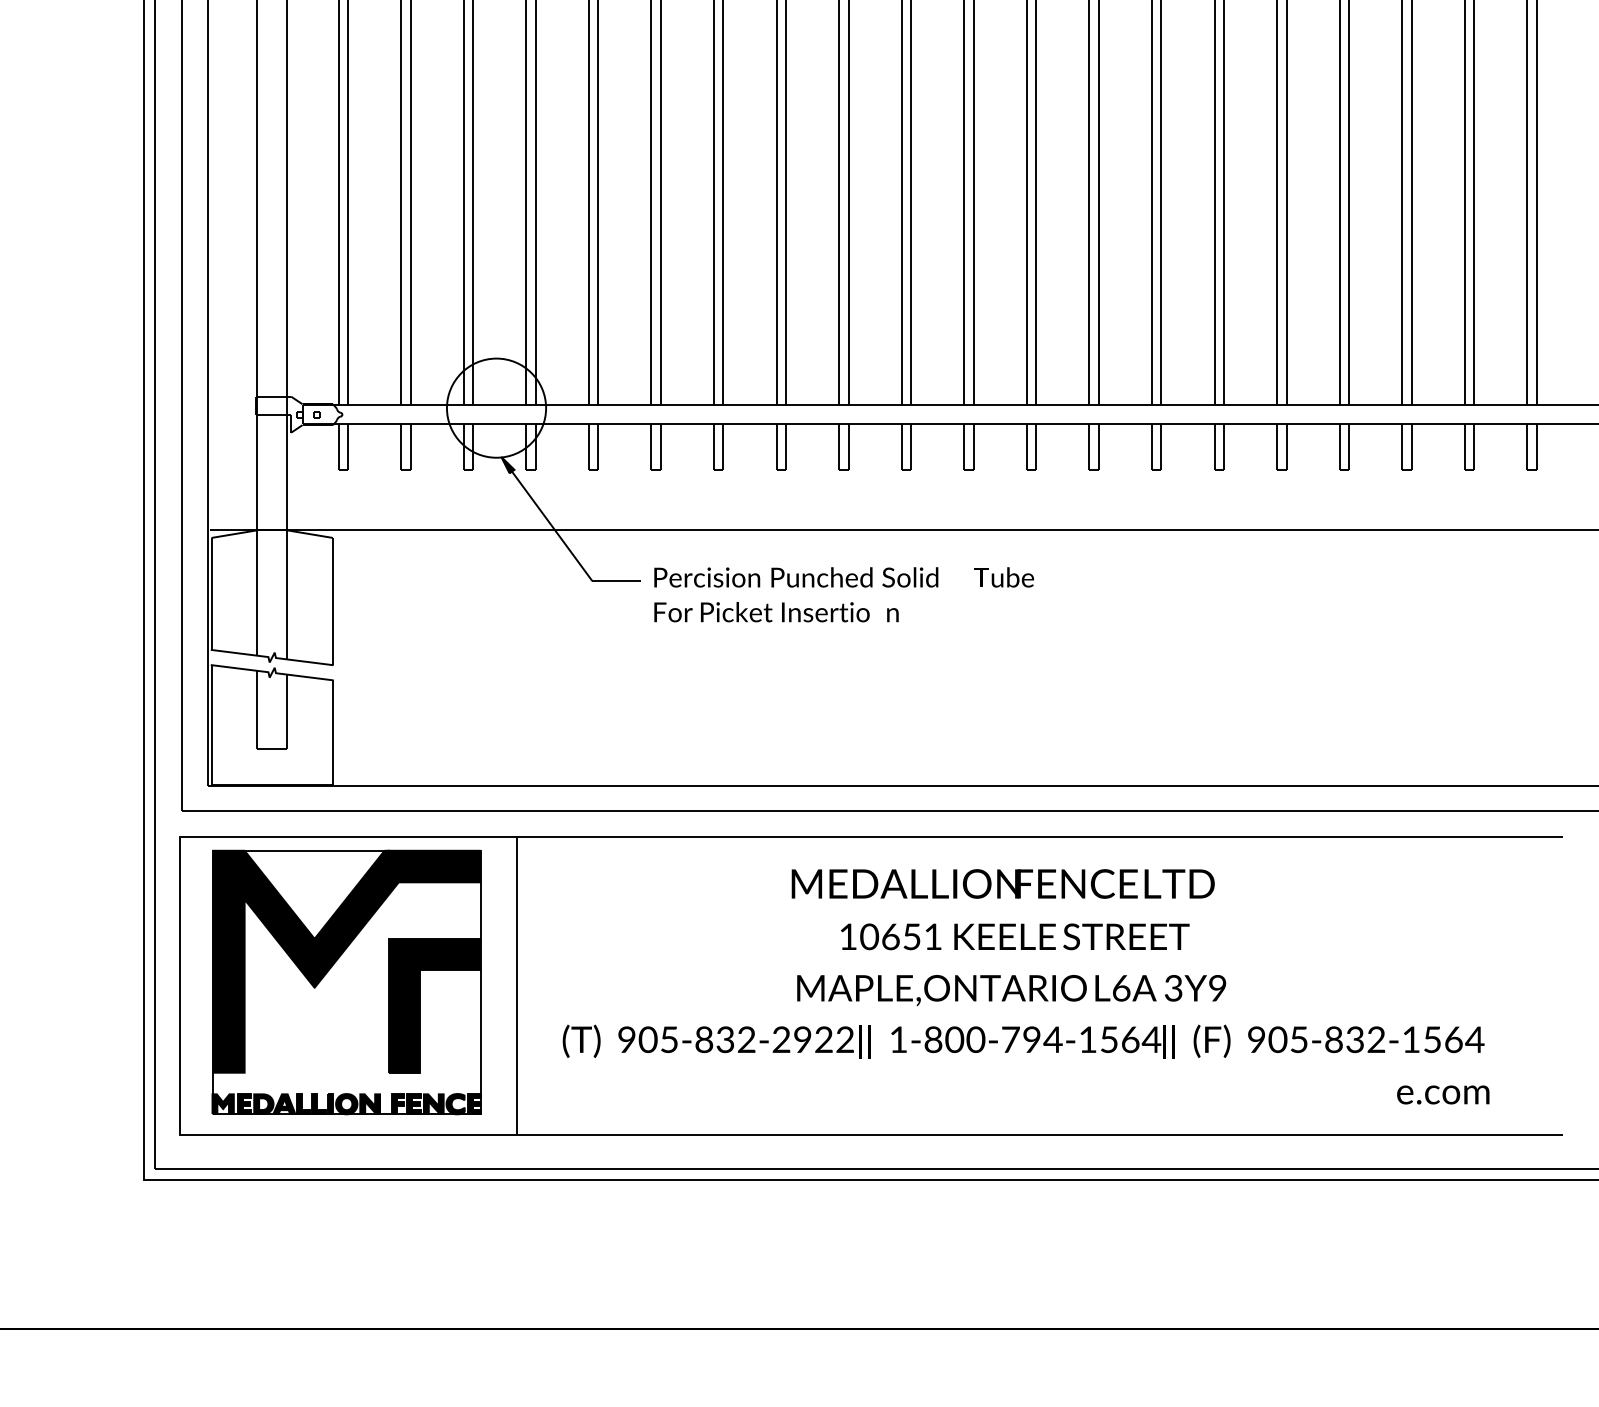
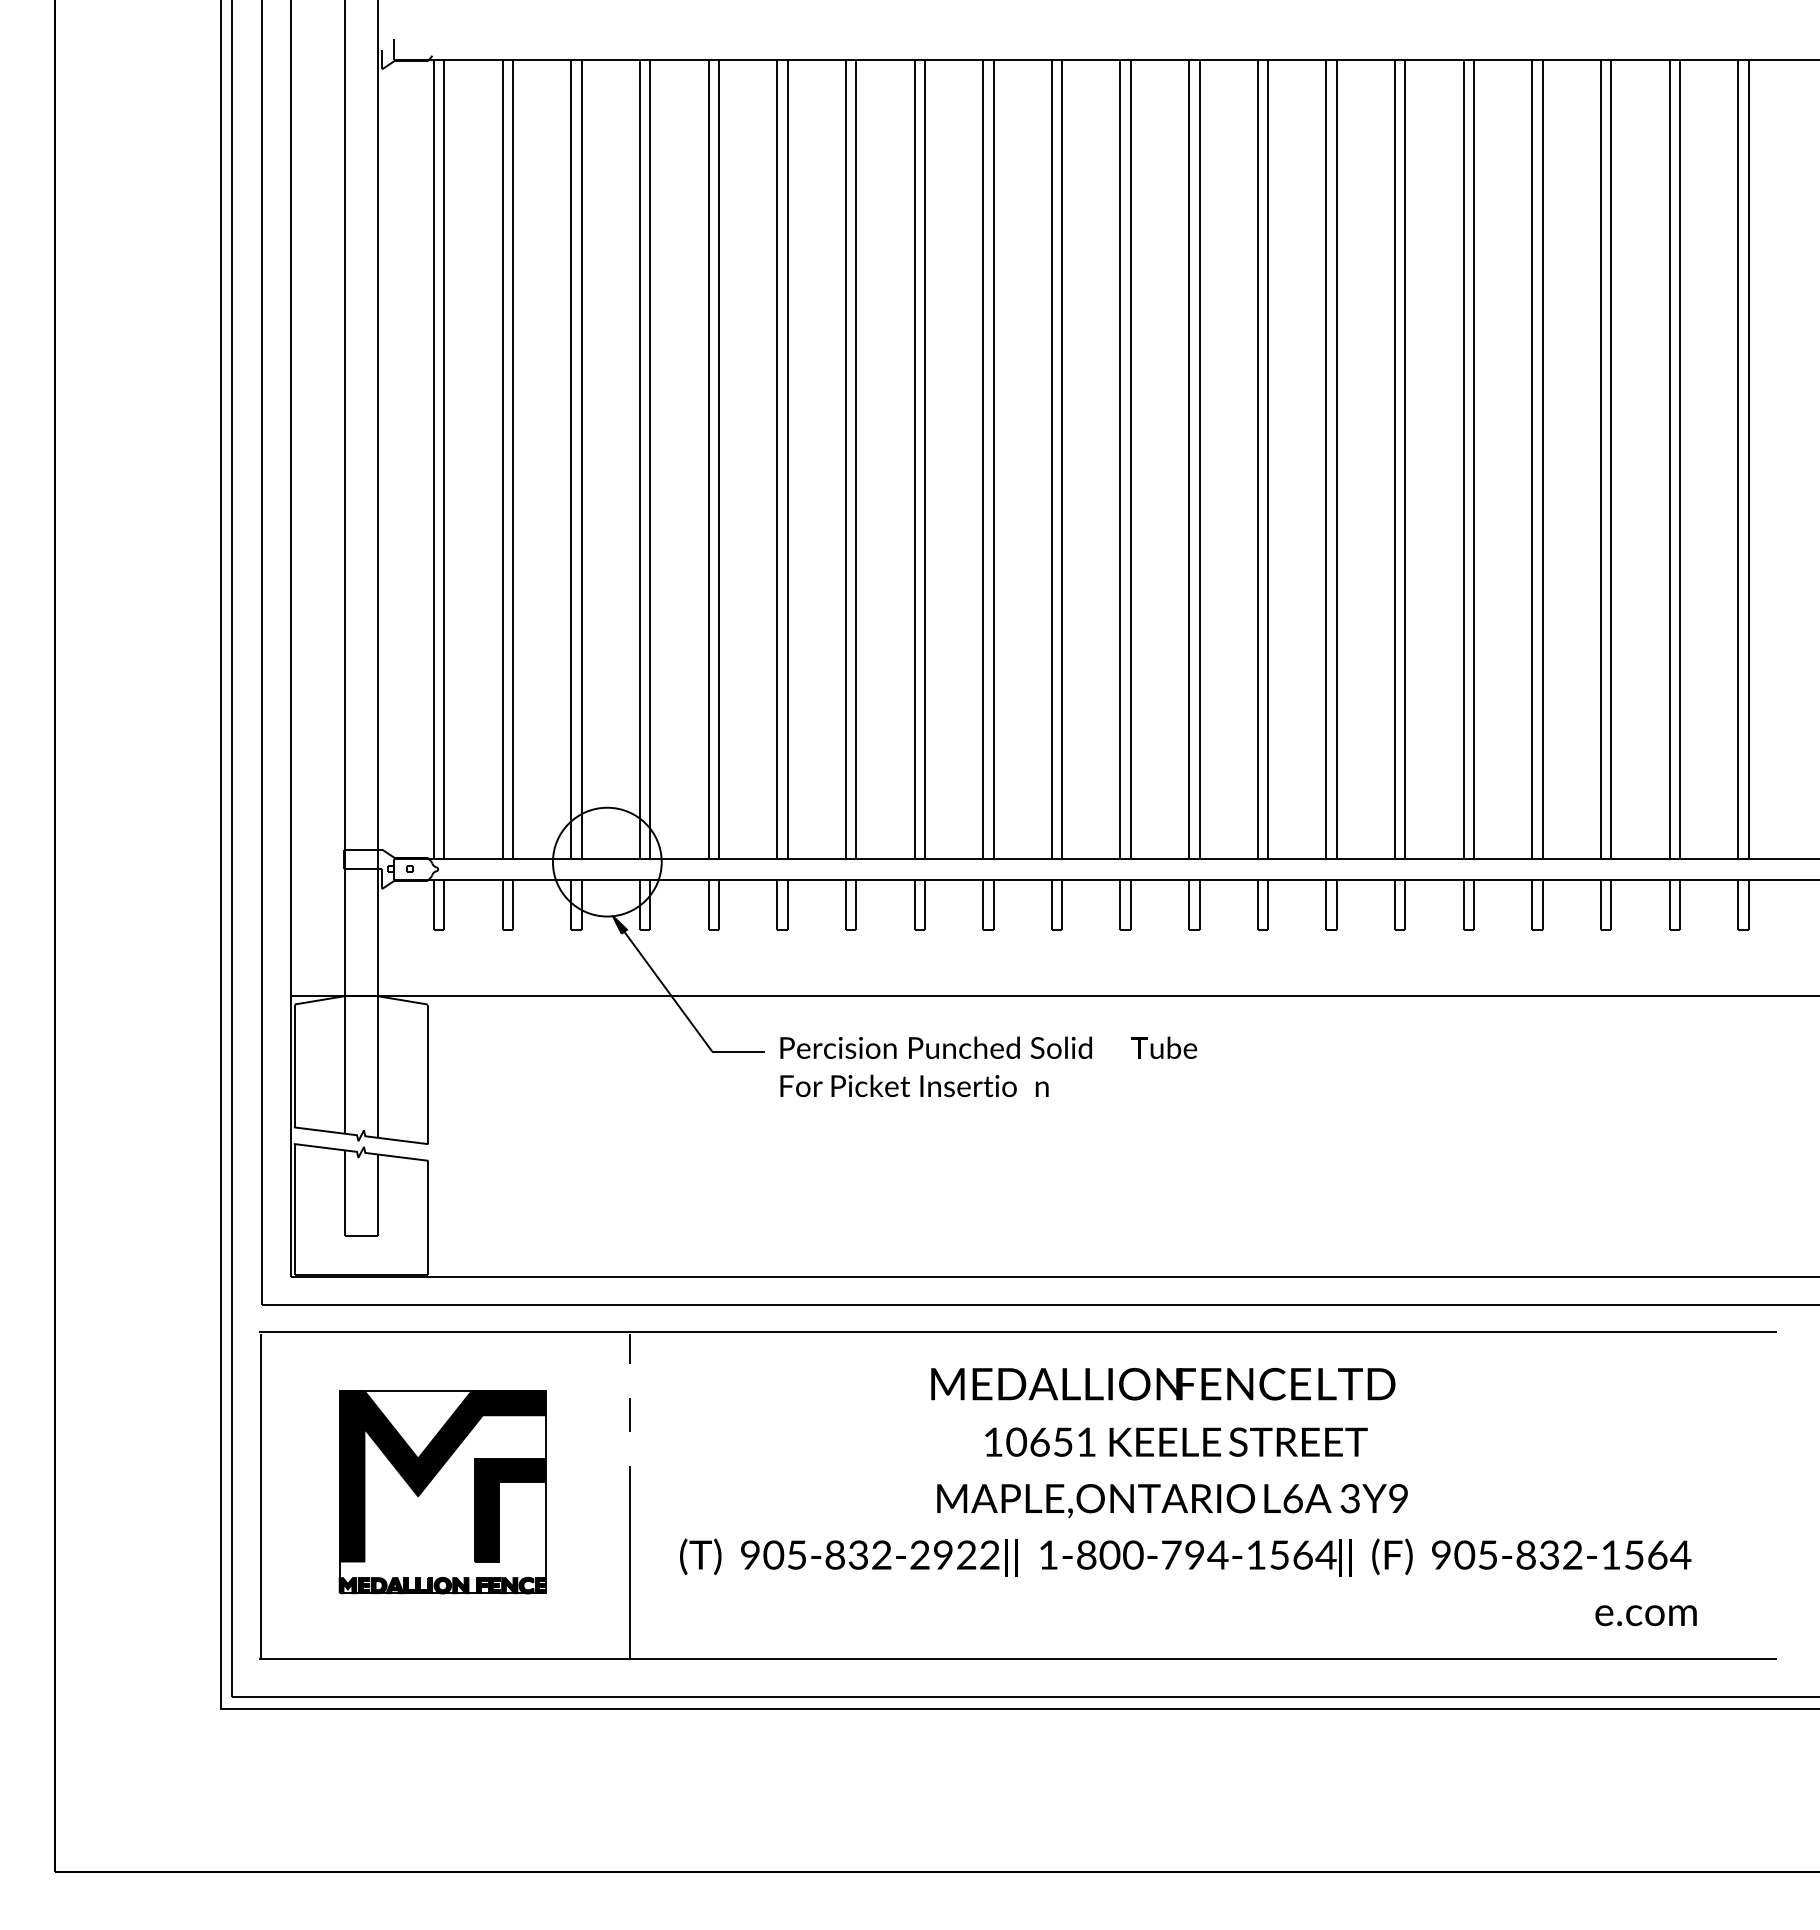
line: (517, 913) -> (630, 1416), solid -> dashed
part: (346, 981) -> (442, 1491), size x0.7

